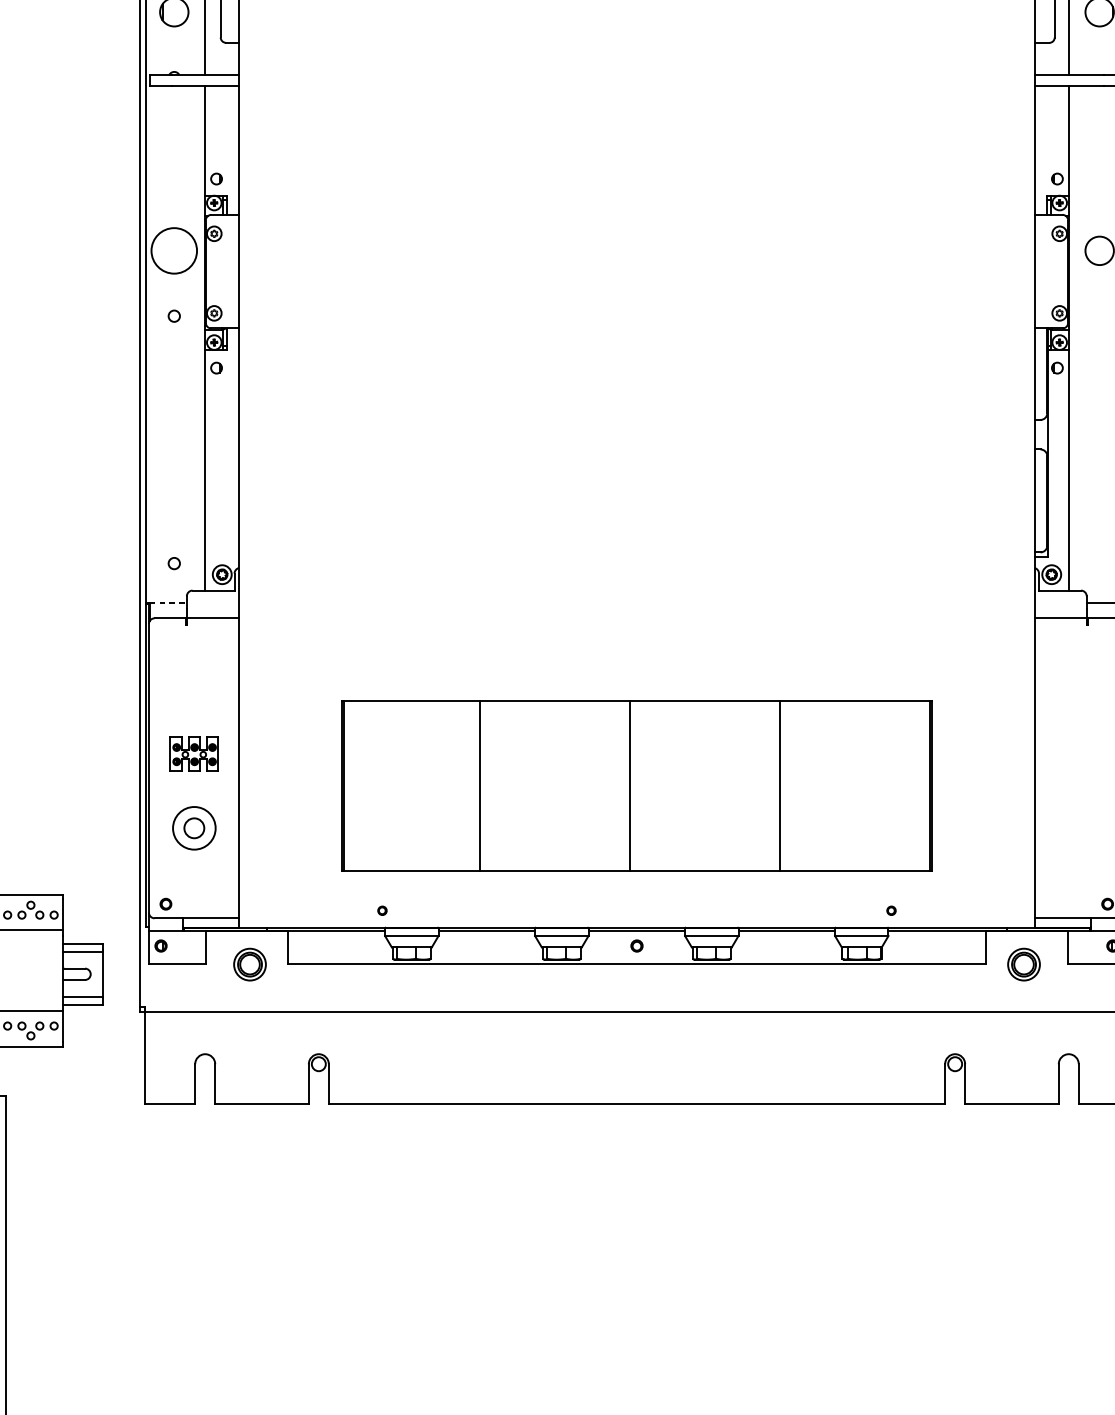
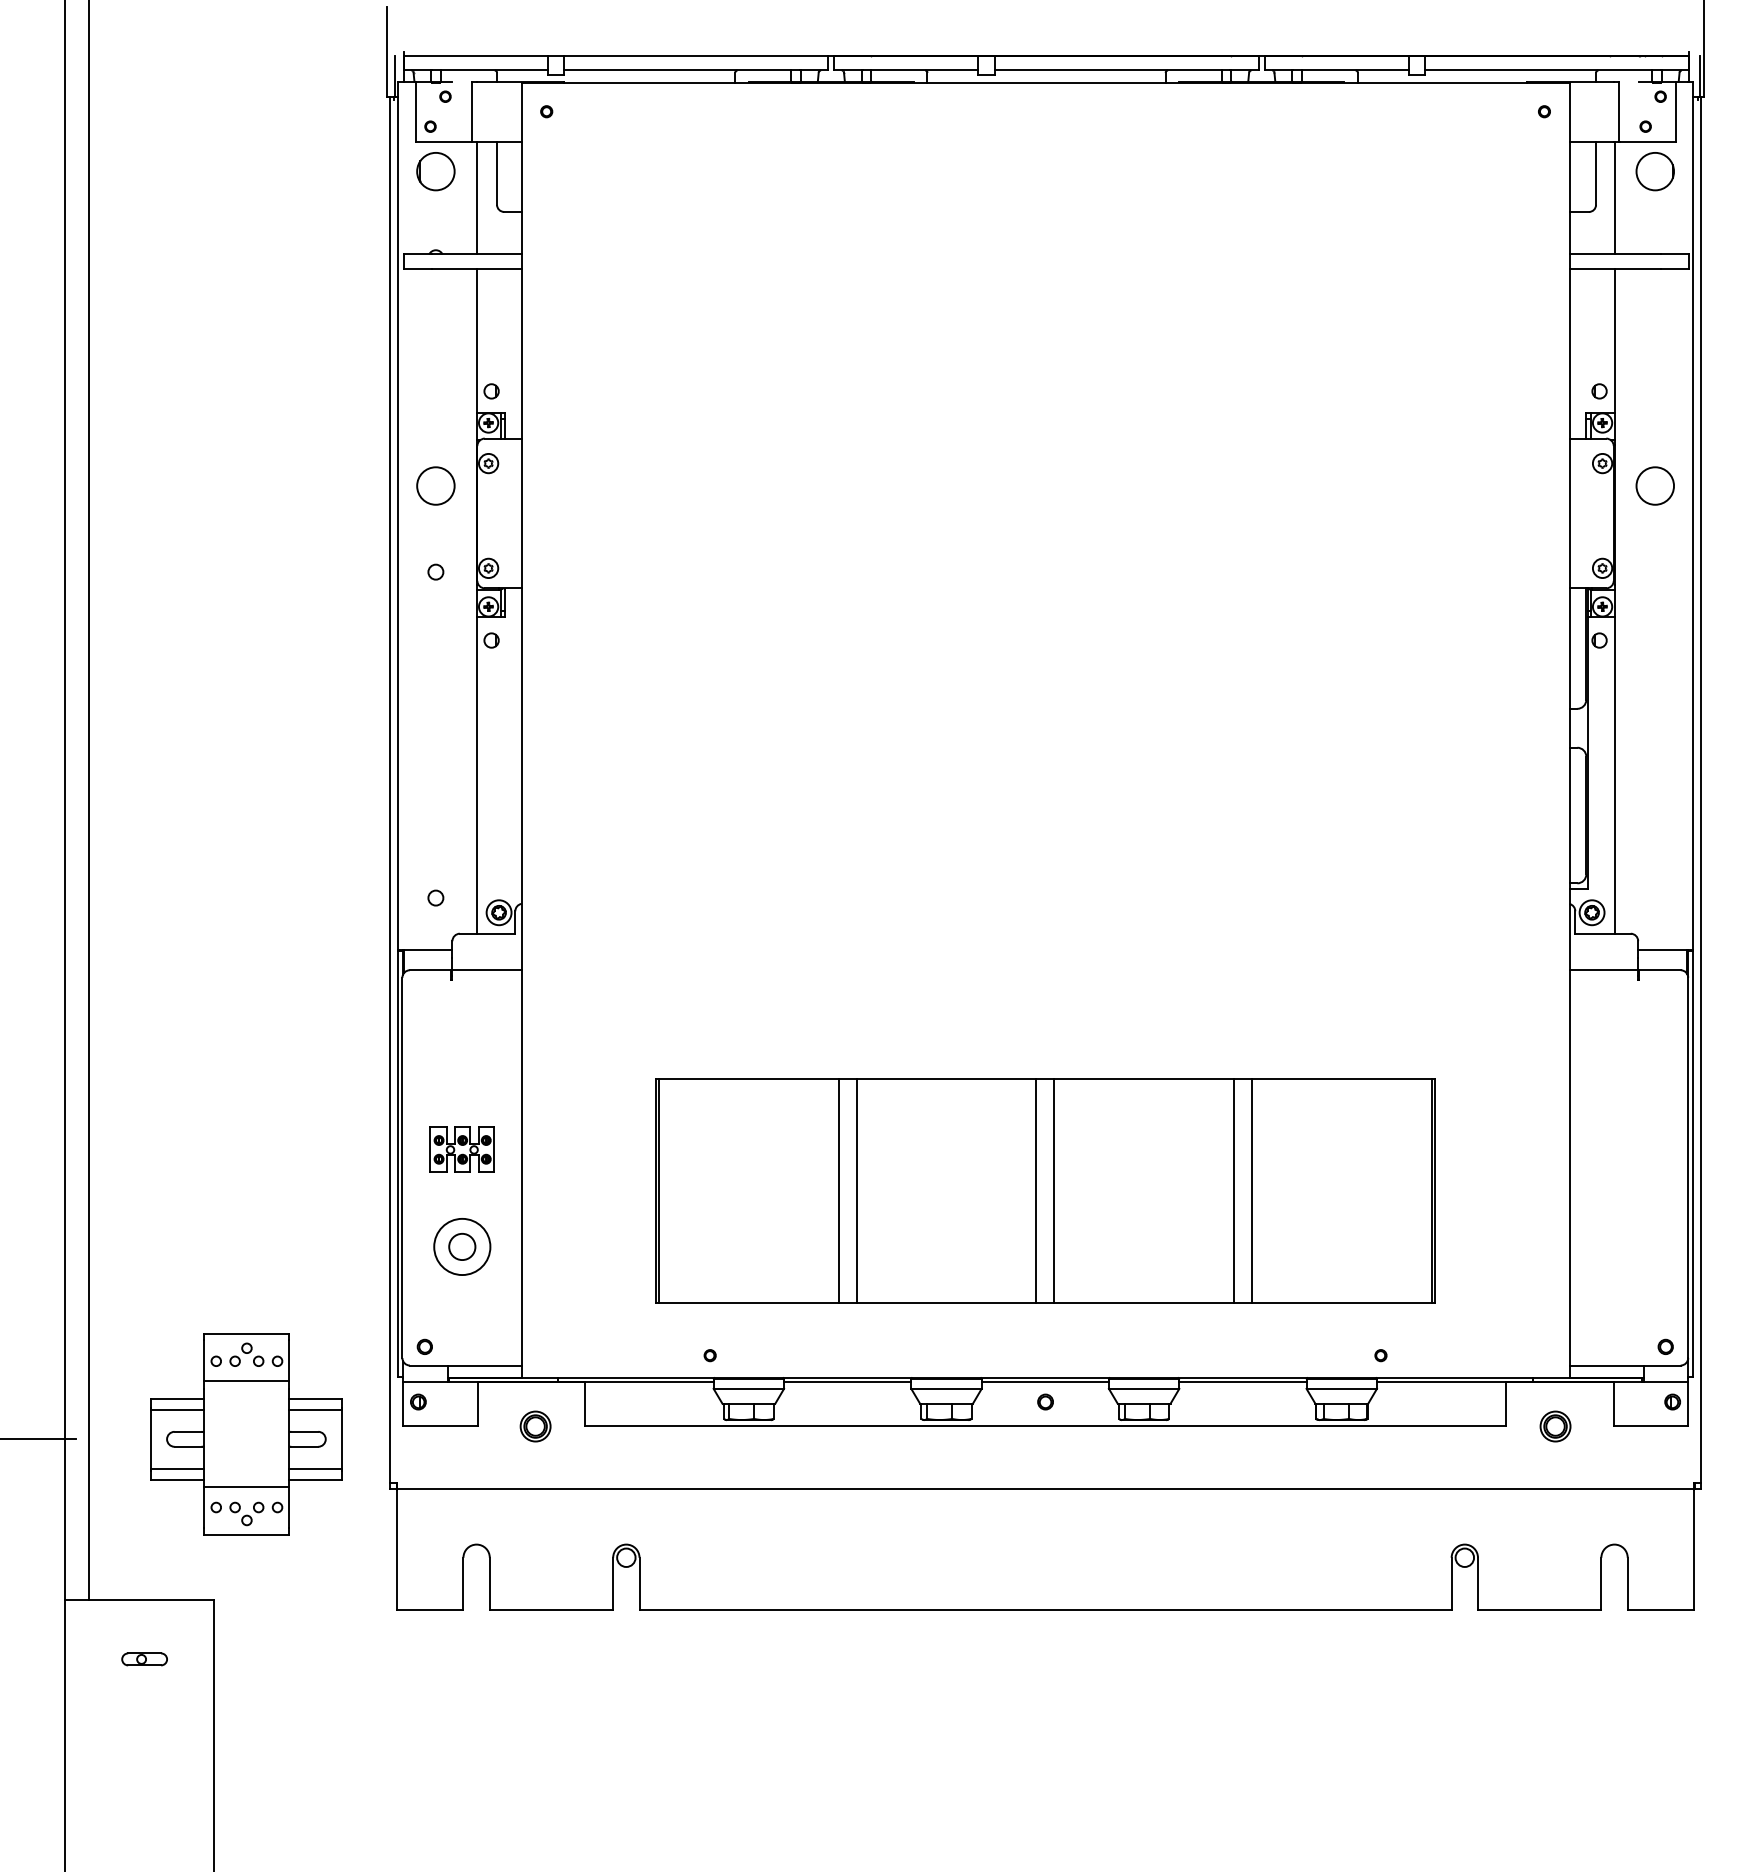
circle: (174, 250) -> (435, 485), size x0.62
line: (168, 603) -> (428, 950), dashed -> solid
line: (493, 785) -> (856, 1190), added
line: (643, 785) -> (1054, 1190), added
line: (793, 785) -> (1251, 1190), added
part: (249, 964) -> (535, 1426), size x0.71
part: (1023, 964) -> (1555, 1426), size x0.71

